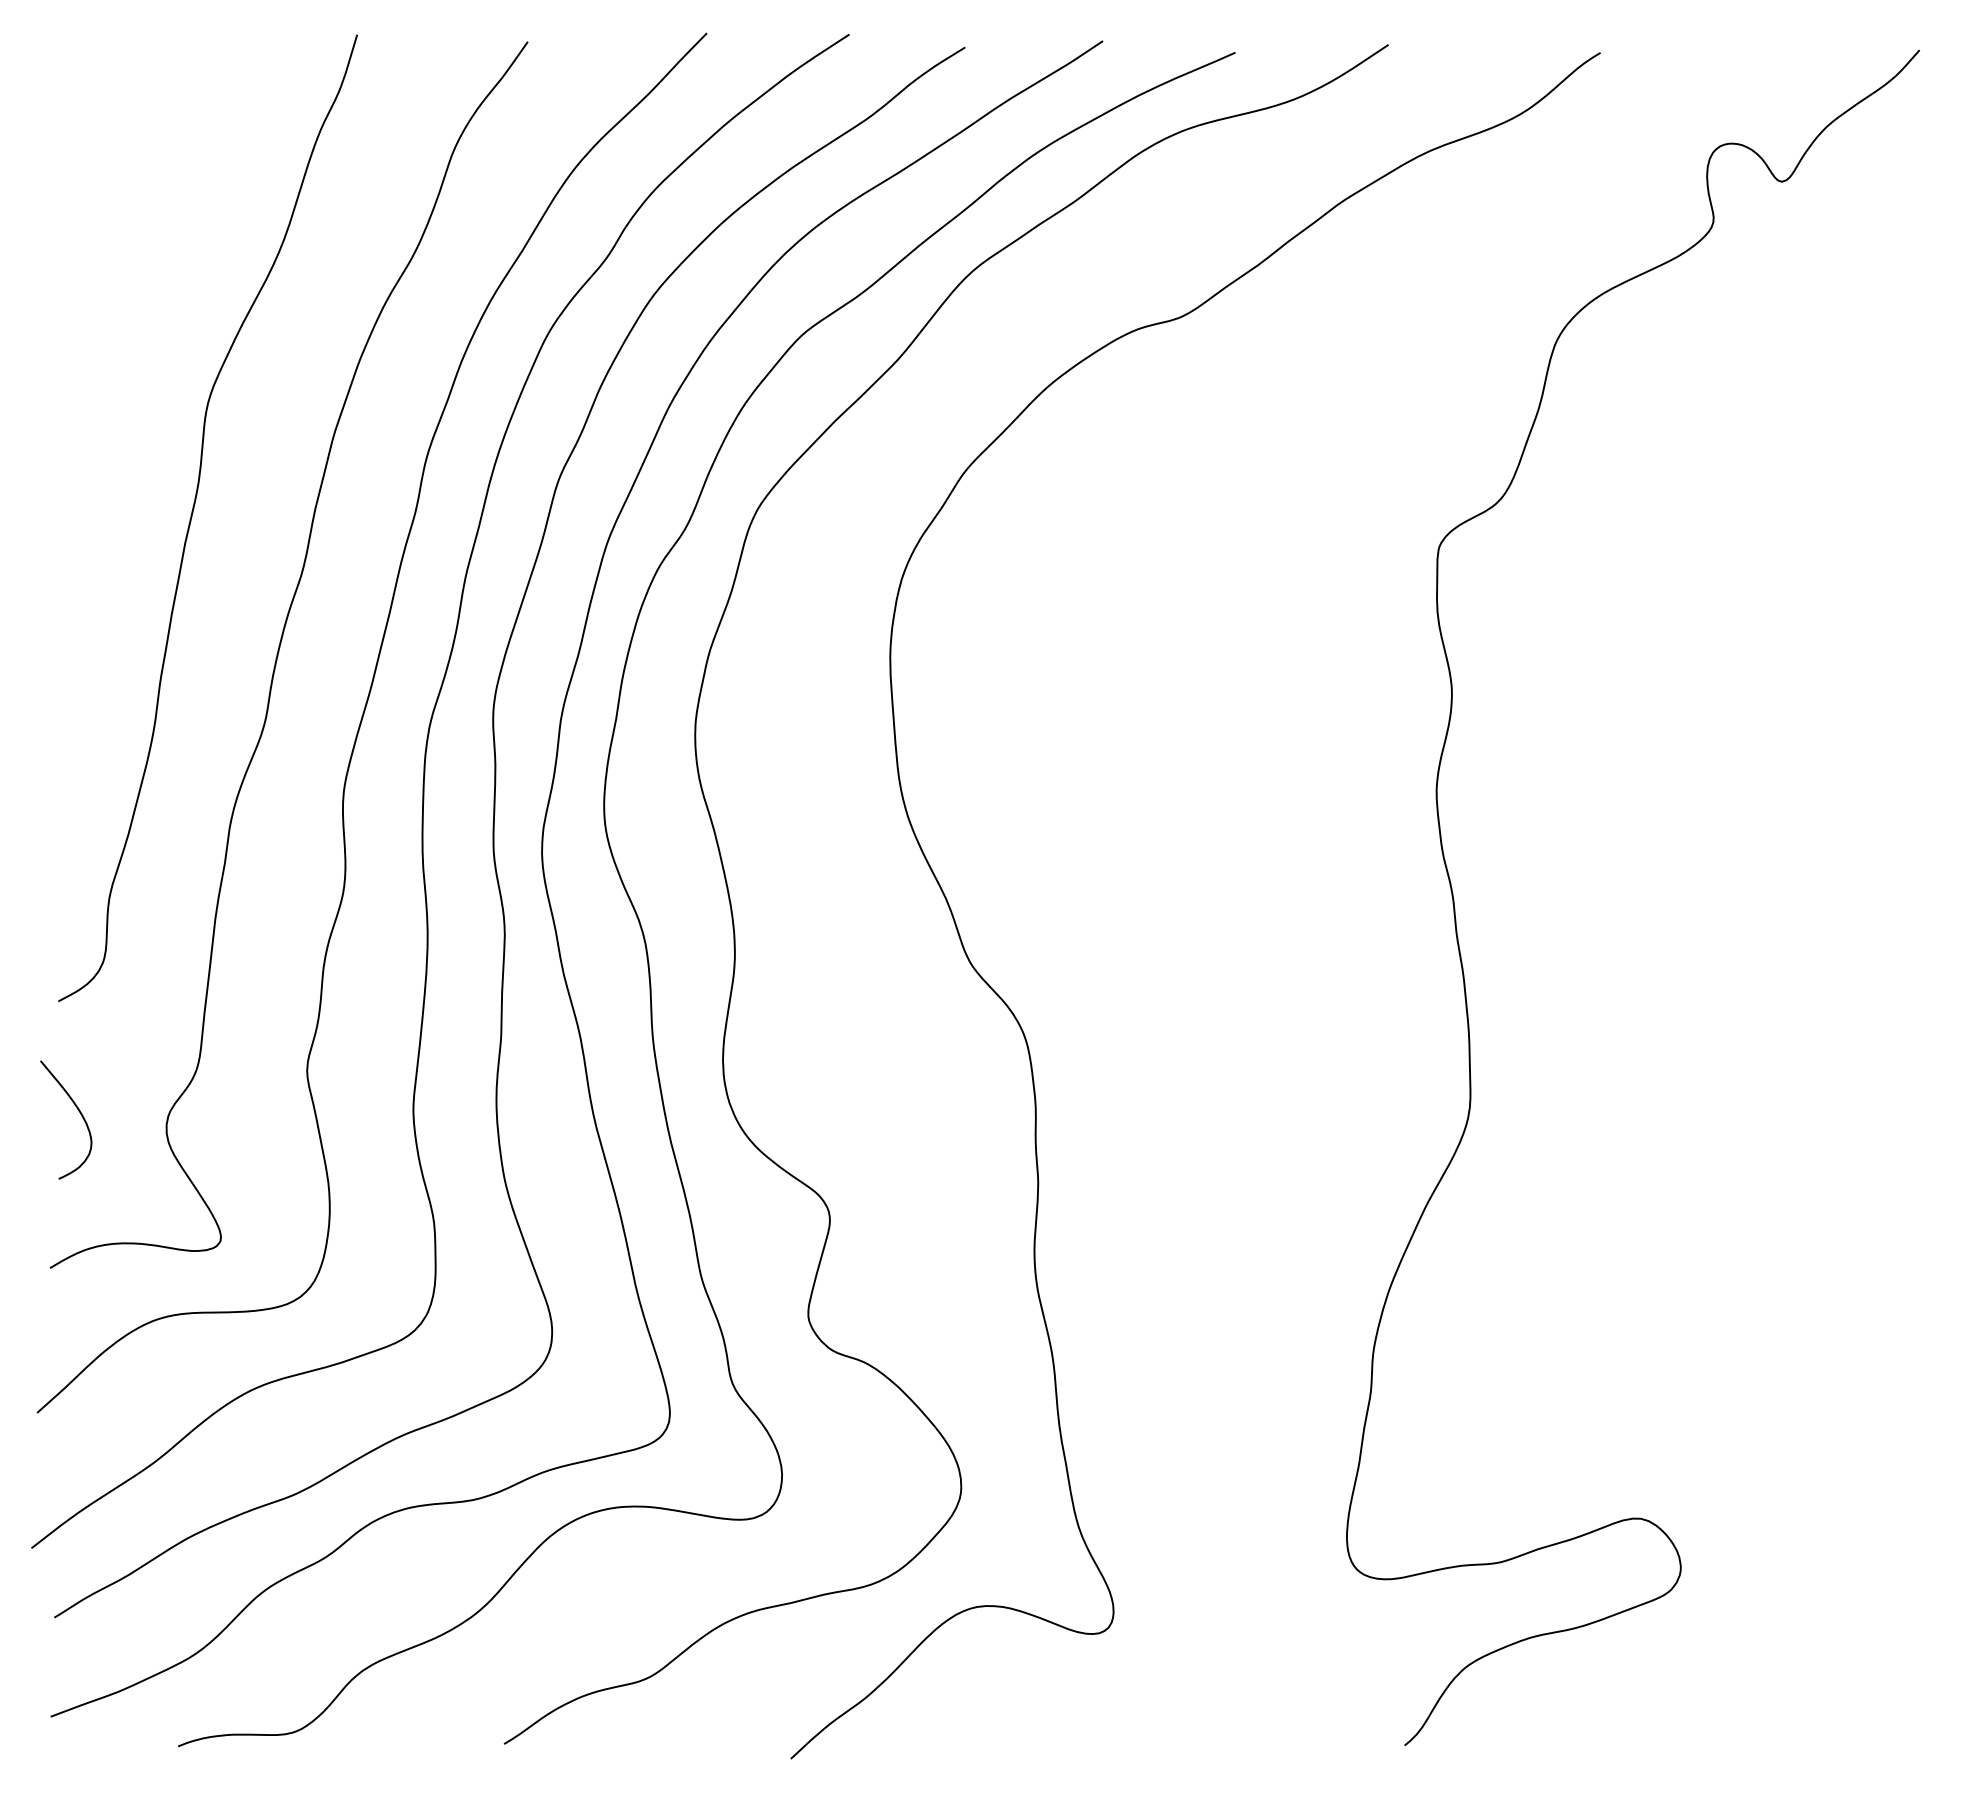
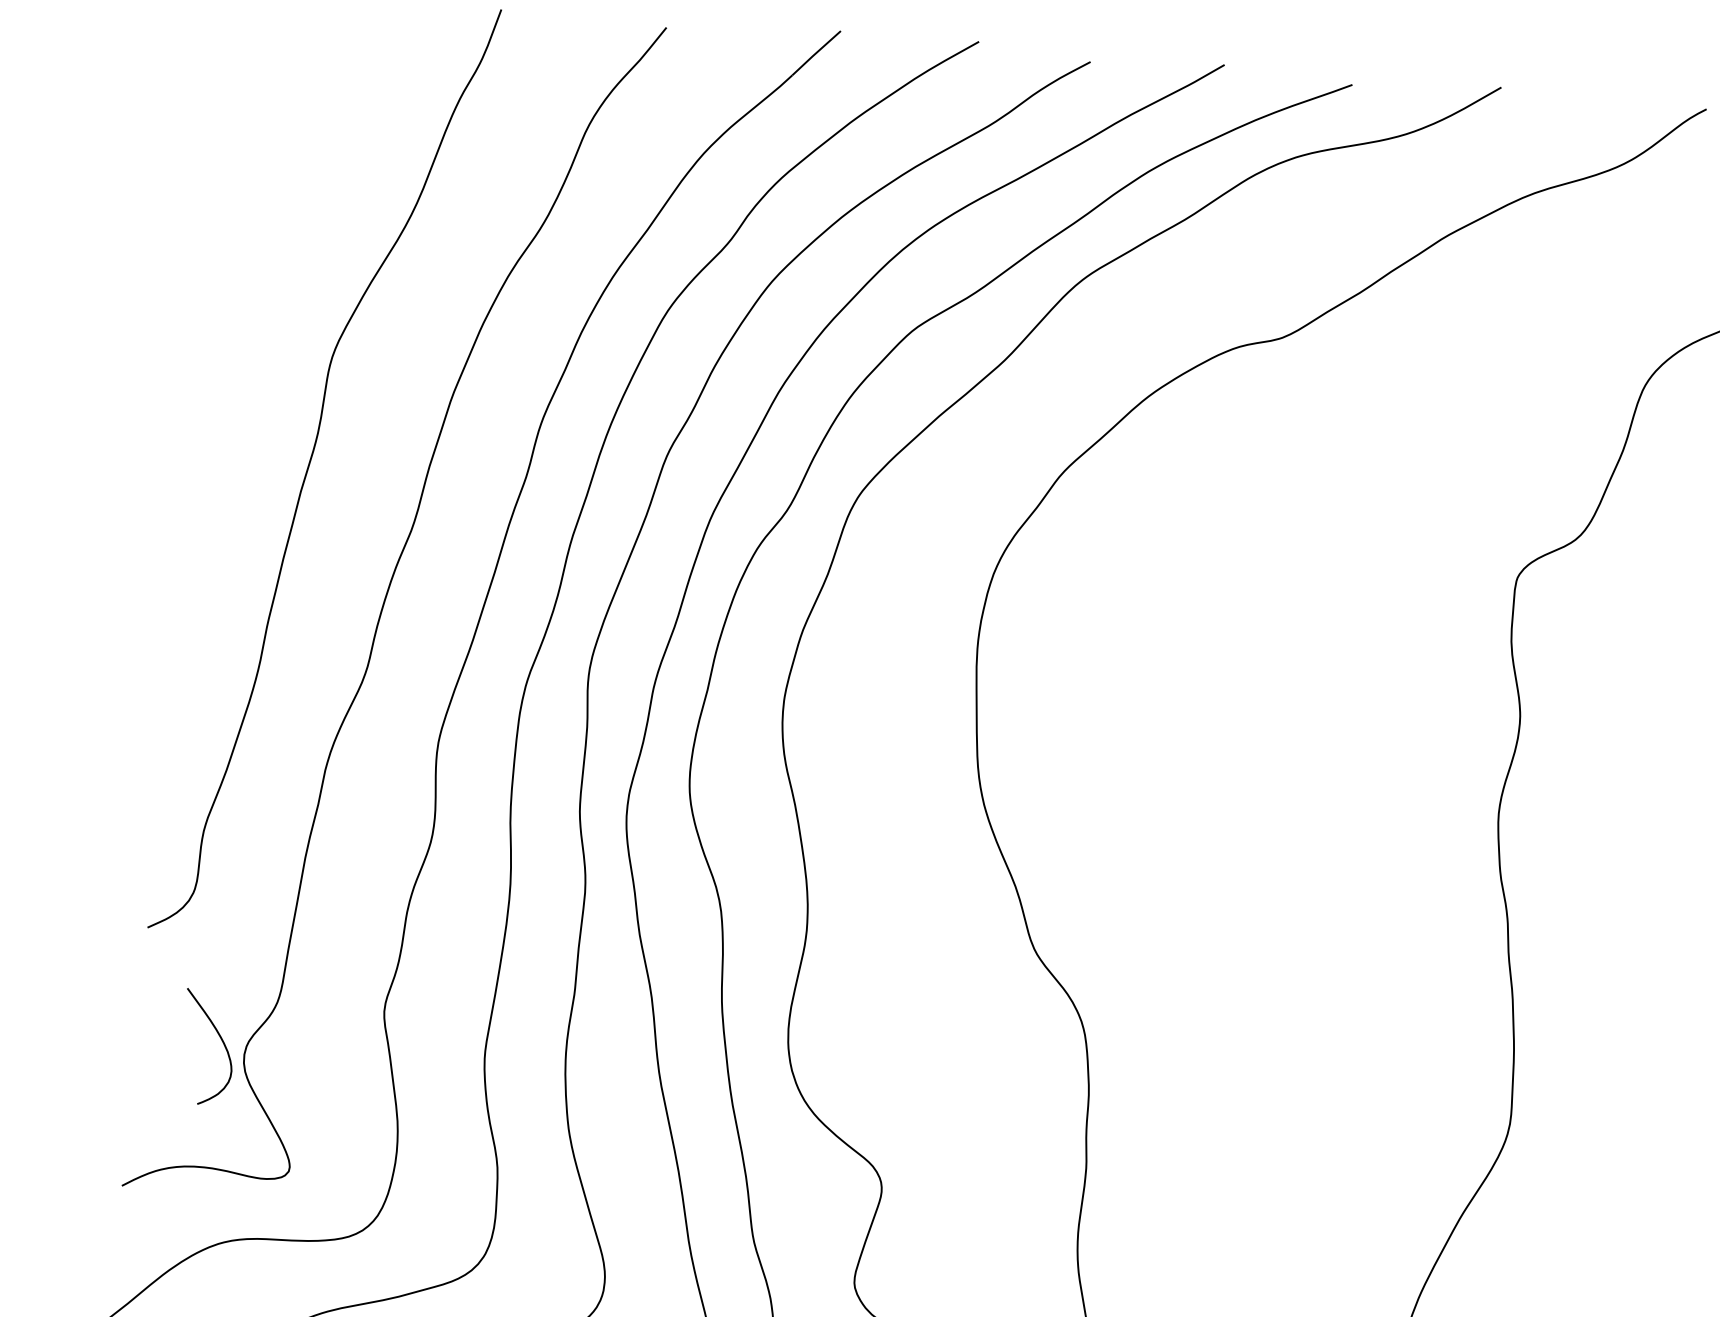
curve: (78, 1111) -> (220, 1039), moved

